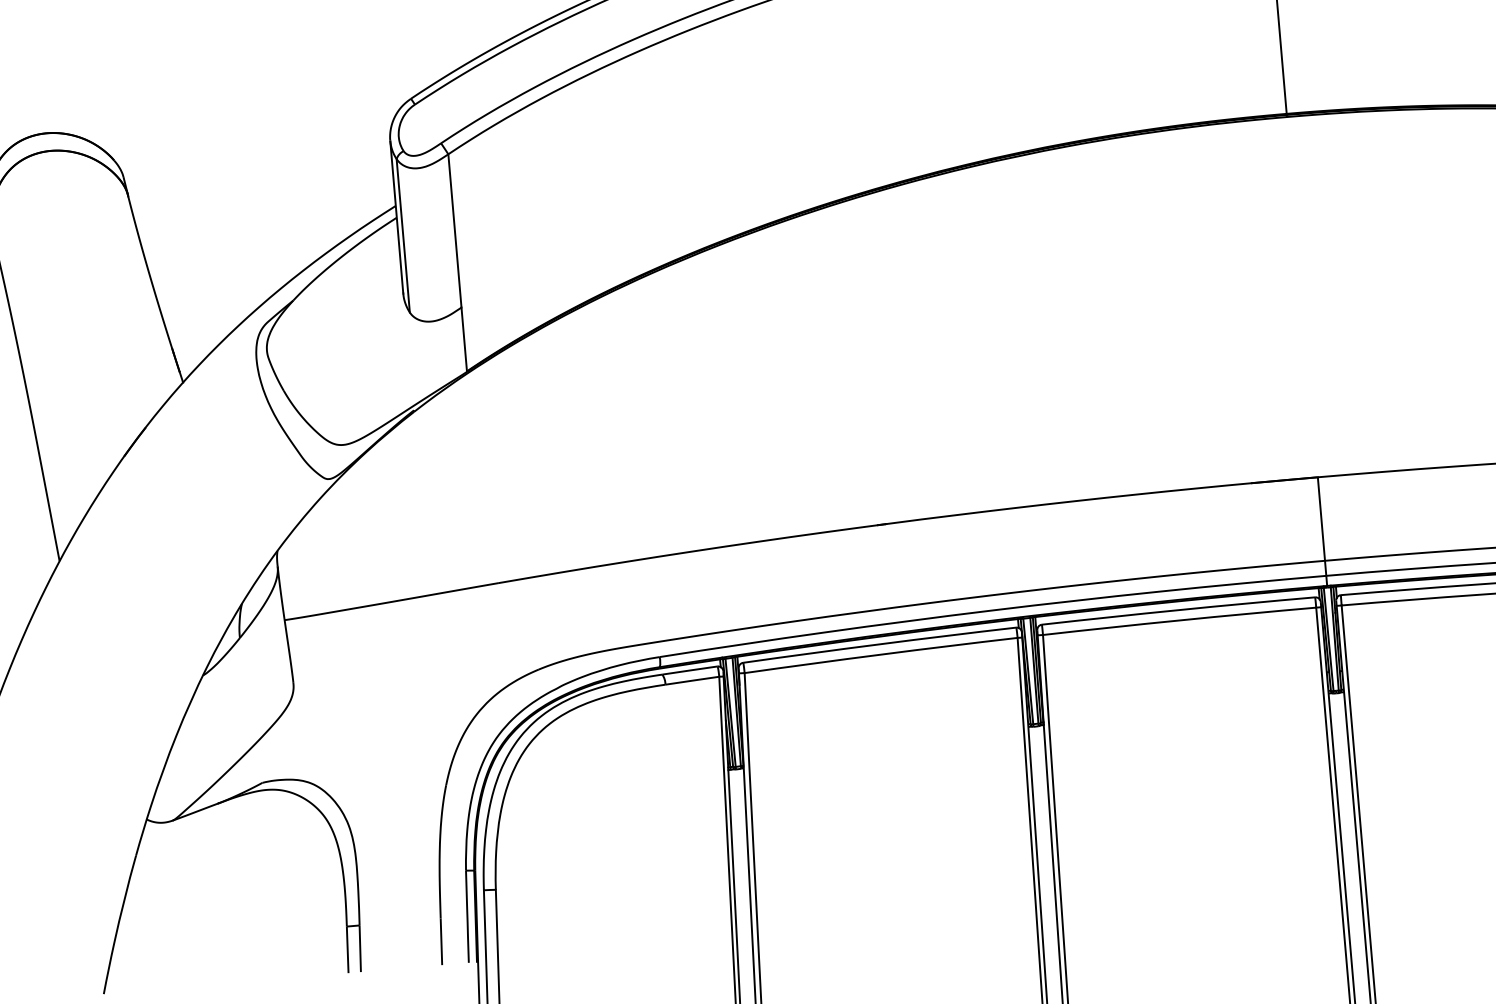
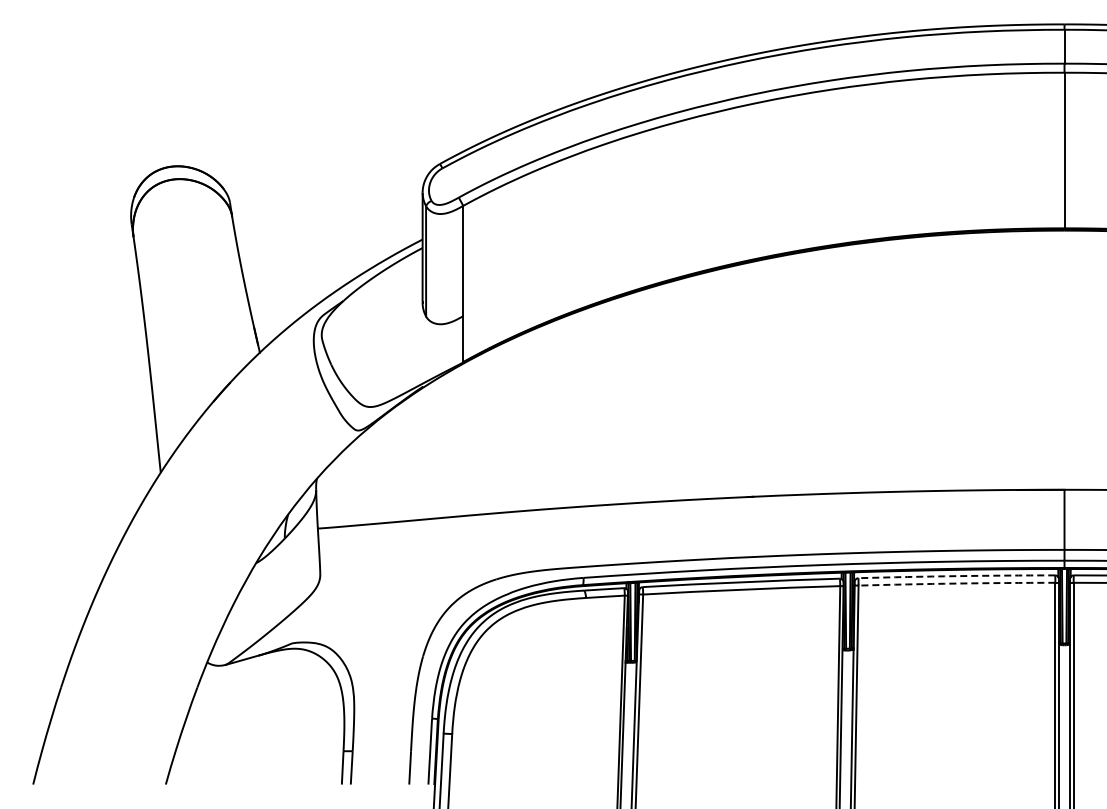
arc: (1178, 610) -> (956, 576), solid -> dashed
arc: (1178, 620) -> (956, 583), solid -> dashed

